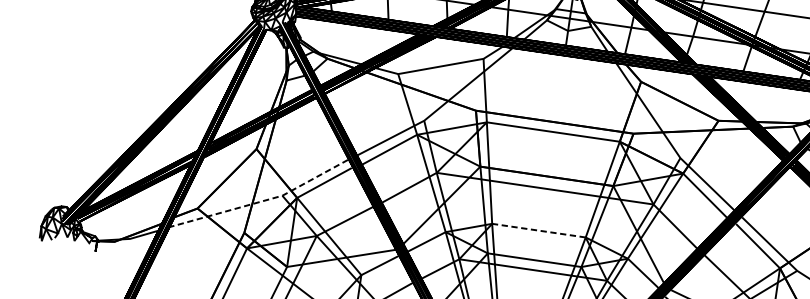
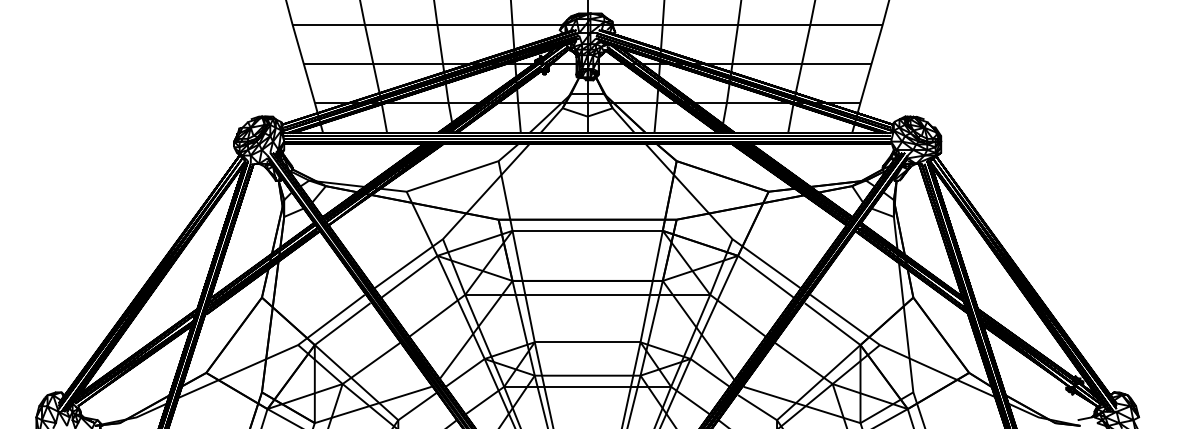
line: (262, 201) -> (277, 354), dashed -> solid
line: (538, 230) -> (587, 342), dashed -> solid

